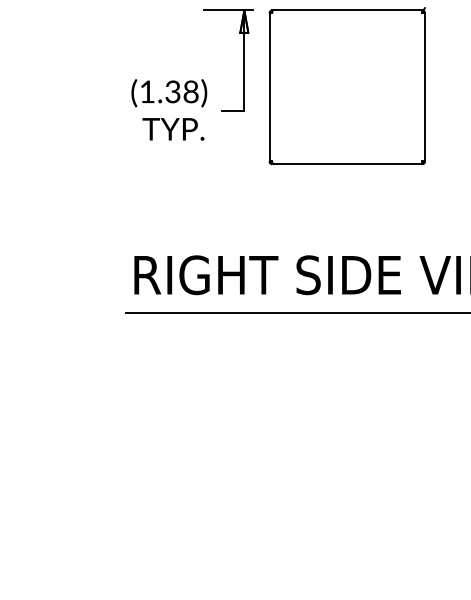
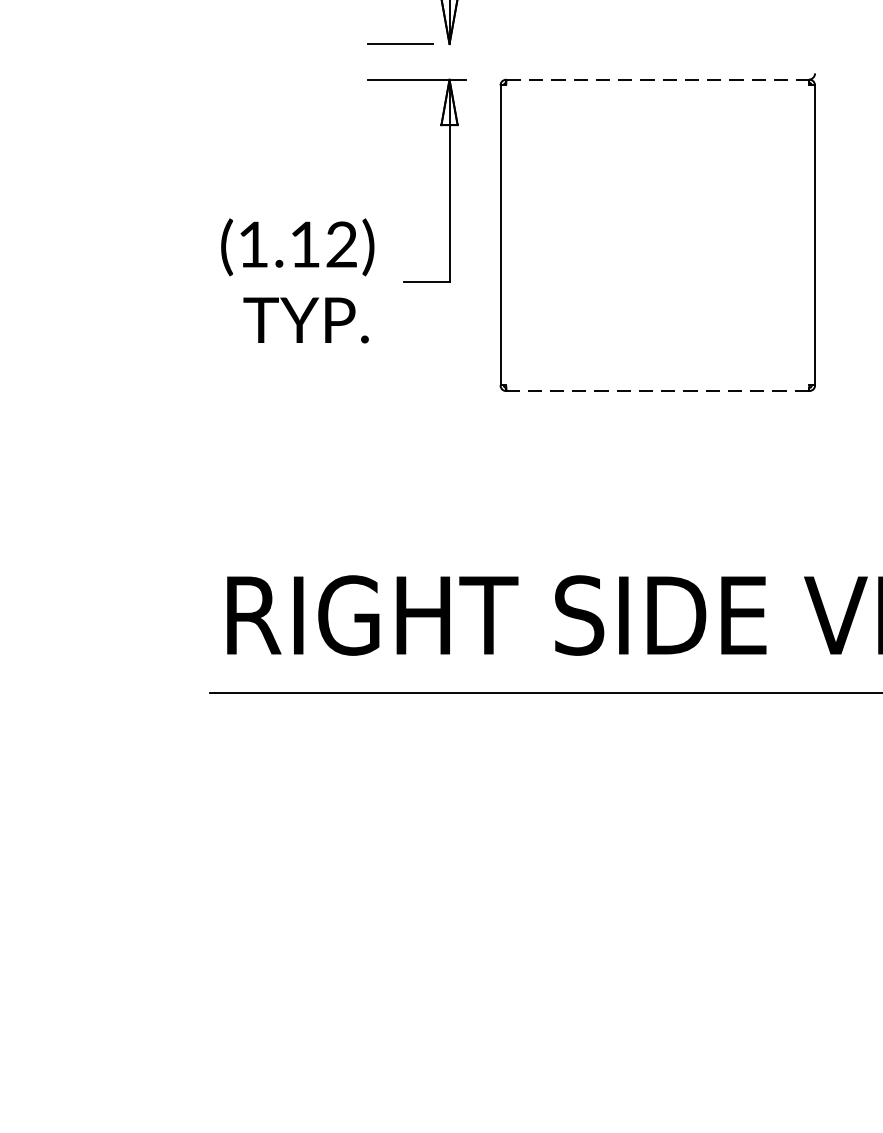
line: (347, 10) -> (658, 79), solid -> dashed
text: (181, 91) -> (322, 243), (1.38) -> (1.12)
line: (347, 164) -> (658, 391), solid -> dashed

